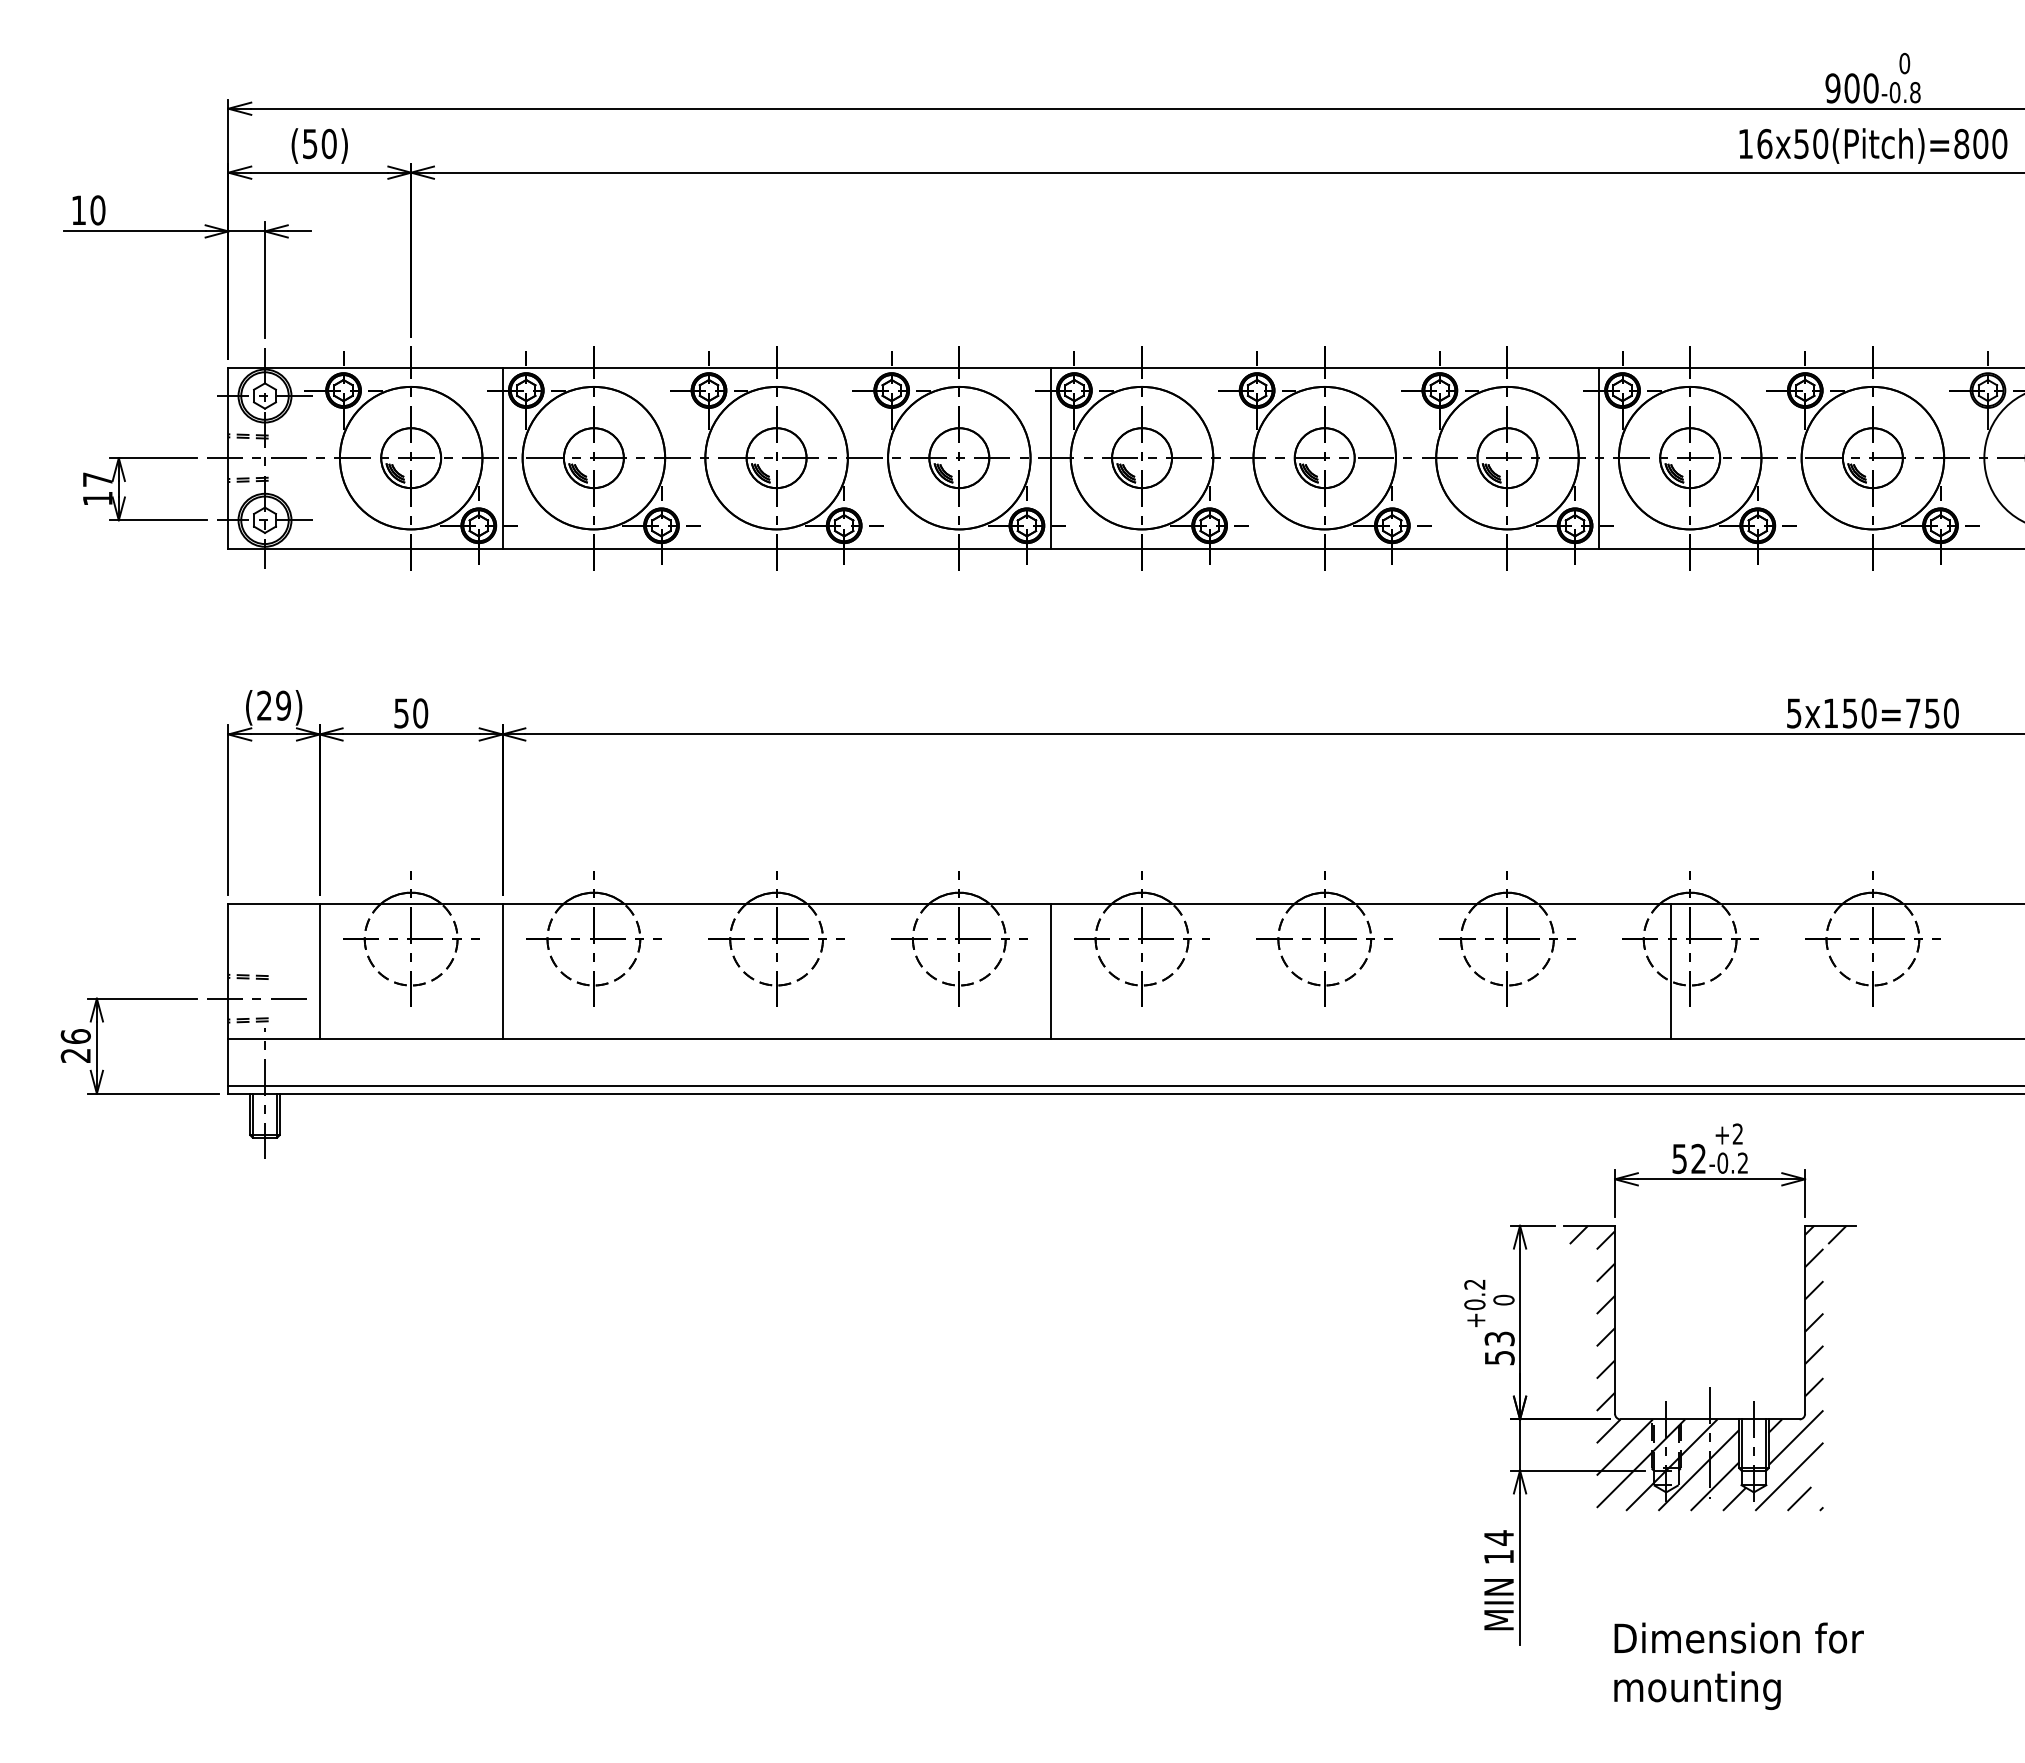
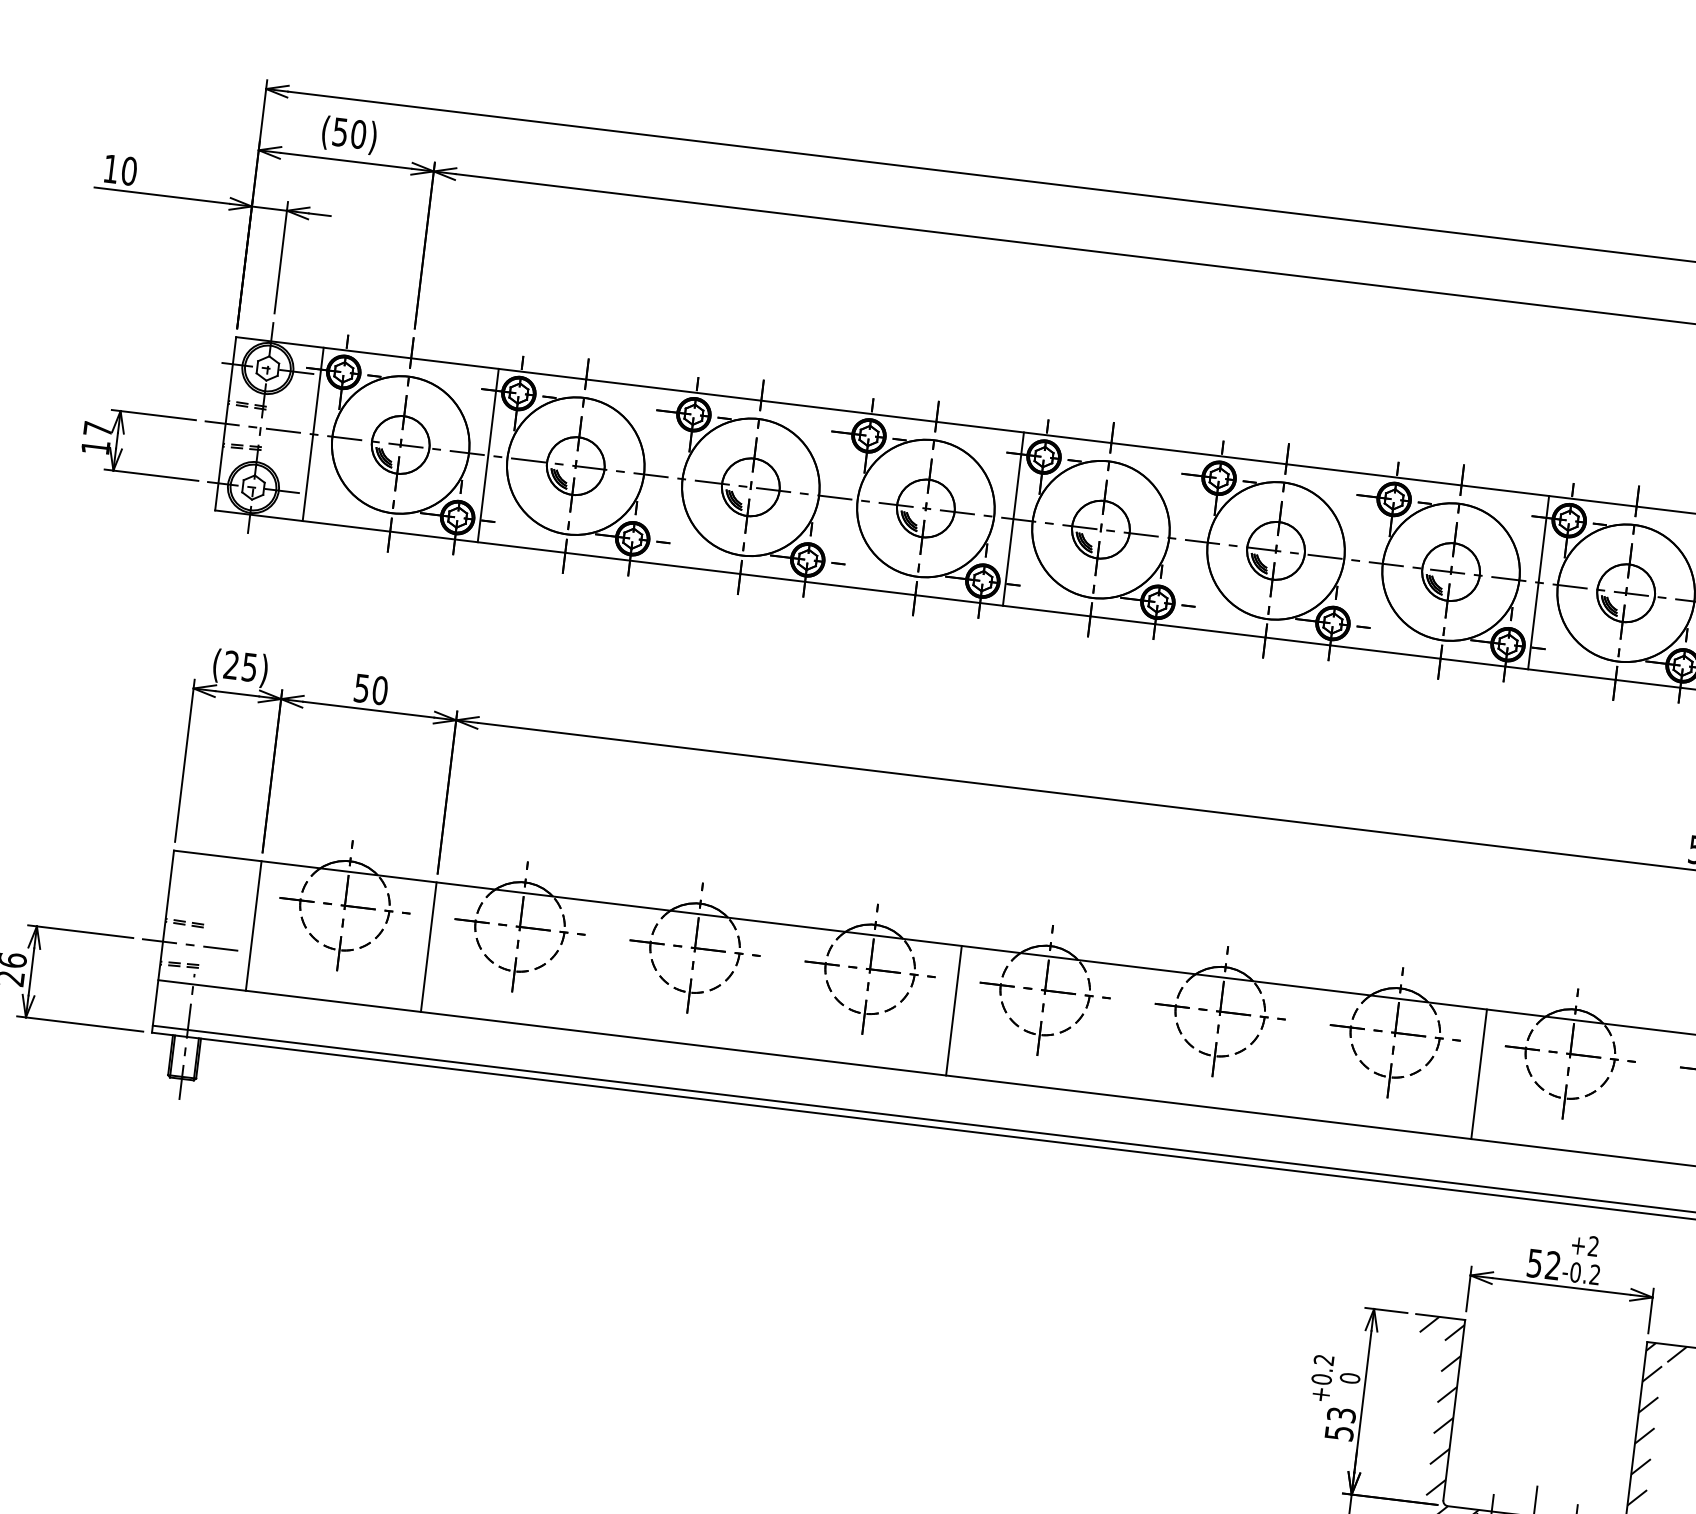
line: (319, 457) -> (312, 433), added
text: (283, 705) -> (249, 667), (29) -> (25)
line: (1670, 970) -> (1478, 1073), moved

